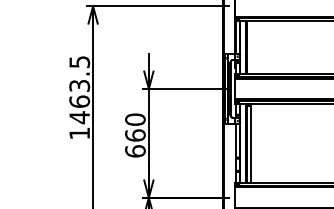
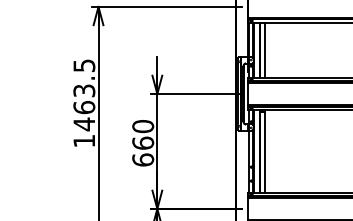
line: (250, 47) -> (264, 50), added

